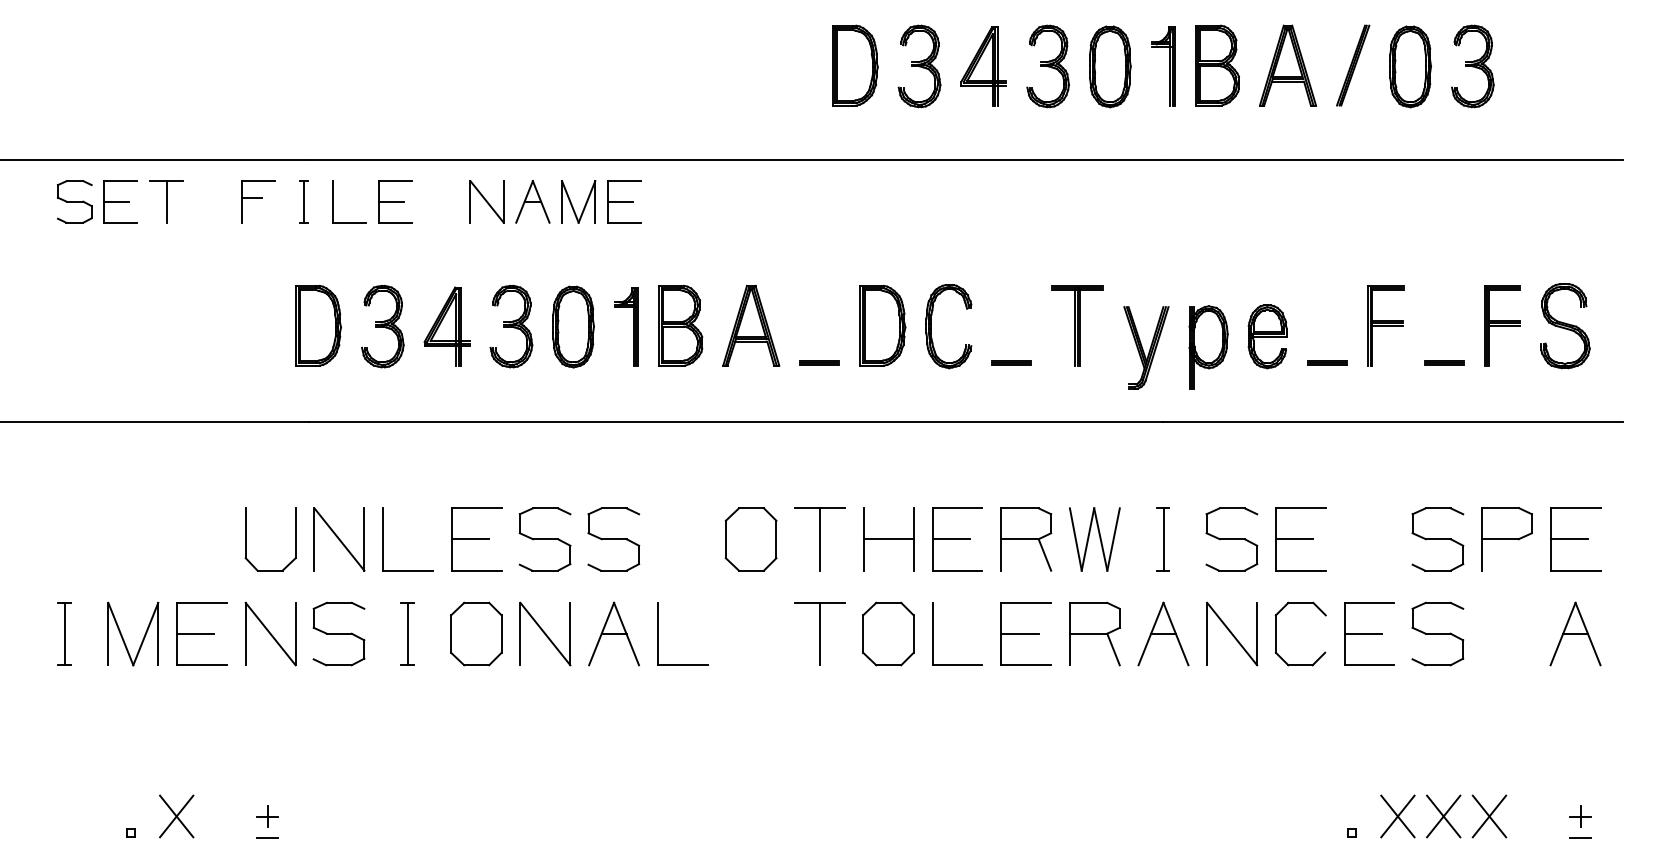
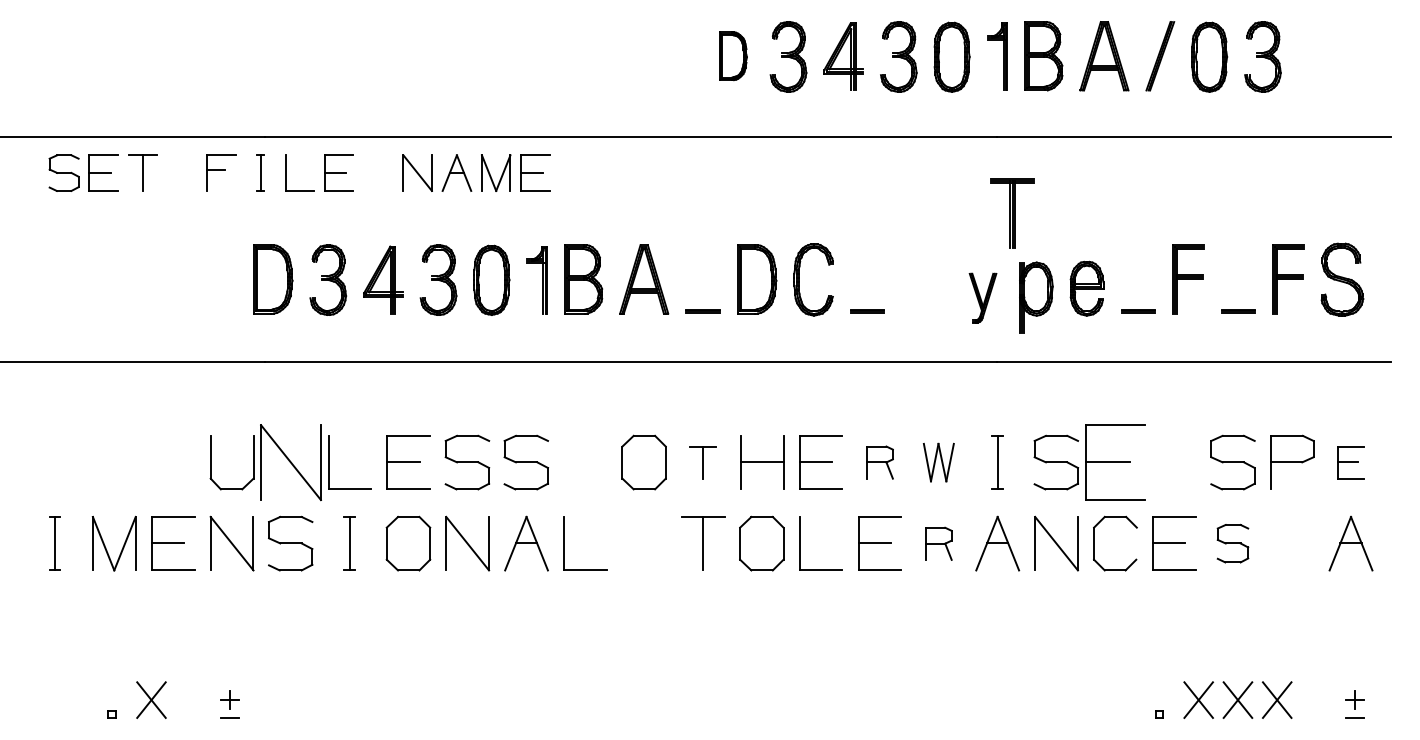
part: (855, 65) -> (733, 56), size x0.7
part: (1077, 325) -> (1012, 213), moved
part: (1146, 347) -> (983, 297), size x0.7
part: (339, 539) -> (291, 462), size x1.4
part: (819, 539) -> (702, 462), size x0.6
part: (1026, 539) -> (880, 462), size x0.6
part: (1094, 539) -> (938, 462), size x0.7
part: (1300, 539) -> (1115, 462), size x1.4
part: (1575, 539) -> (1350, 462), size x0.6
part: (1437, 633) -> (1232, 543), size x0.7
part: (1094, 634) -> (938, 544), size x0.6

